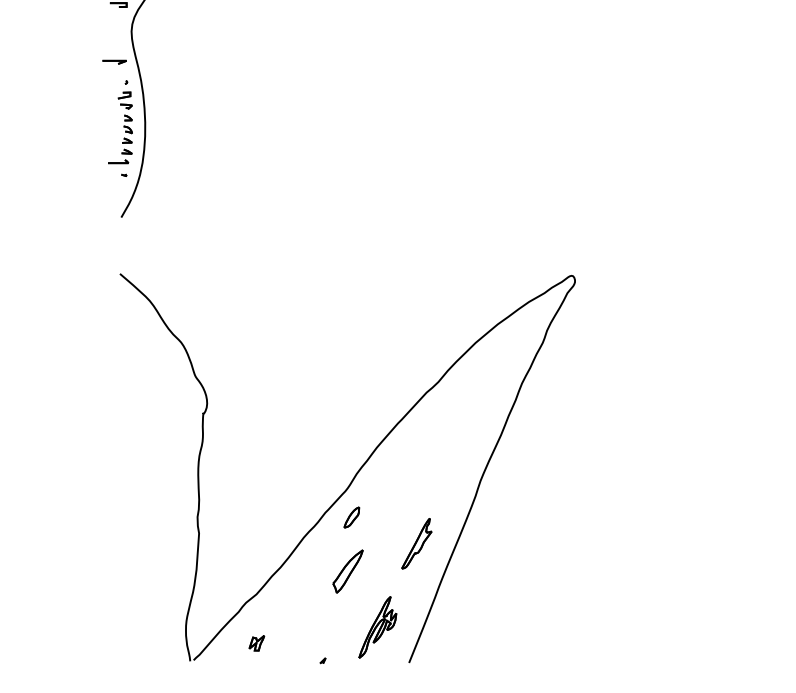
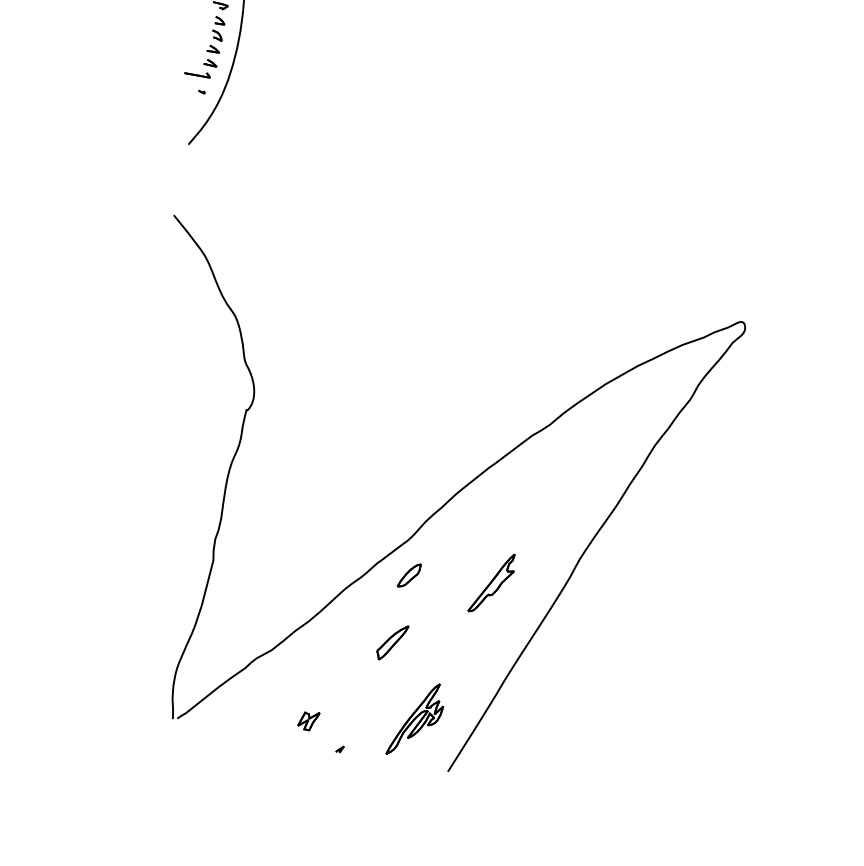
part: (416, 543) -> (492, 582), moved
part: (347, 571) -> (391, 642), size x0.7
part: (256, 643) -> (308, 720), moved

